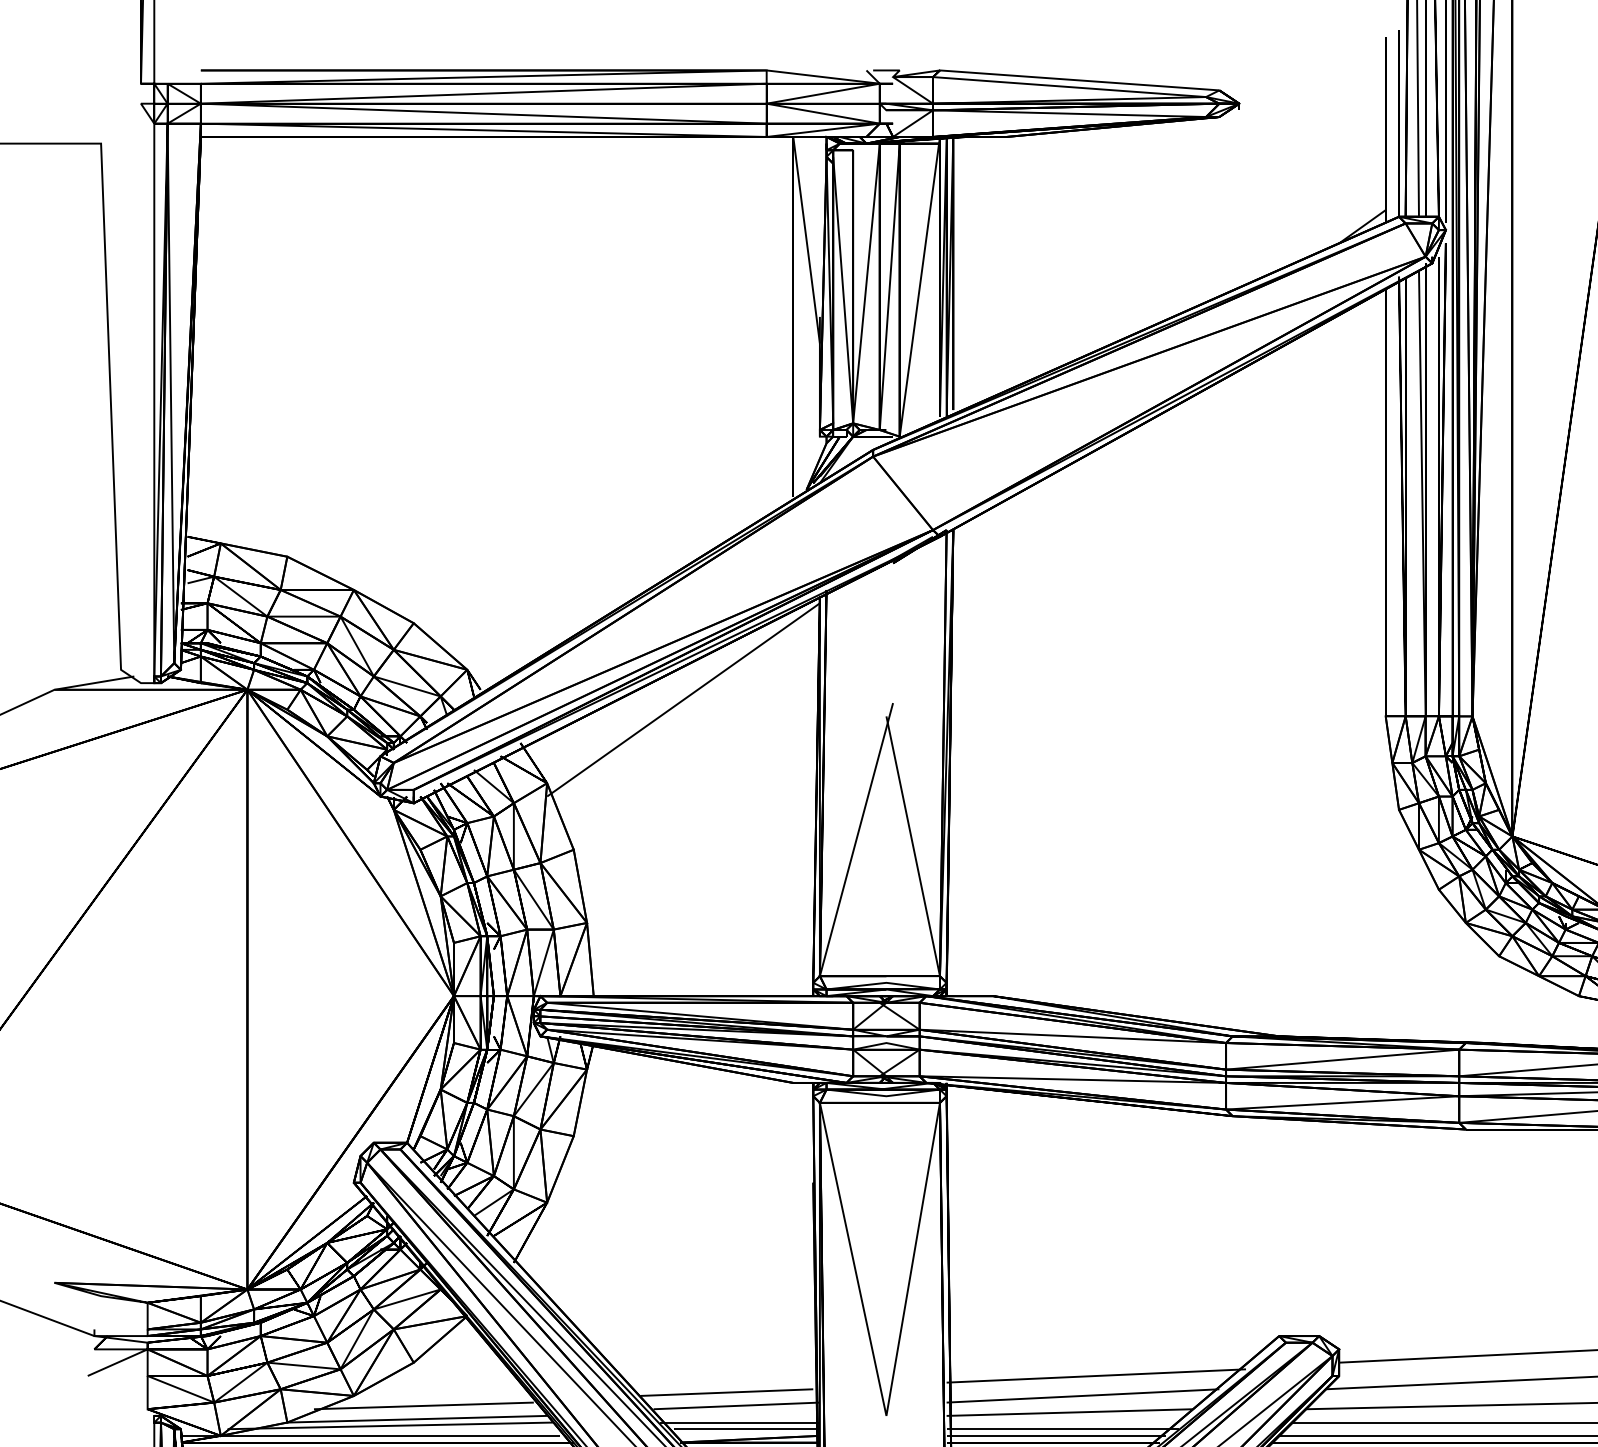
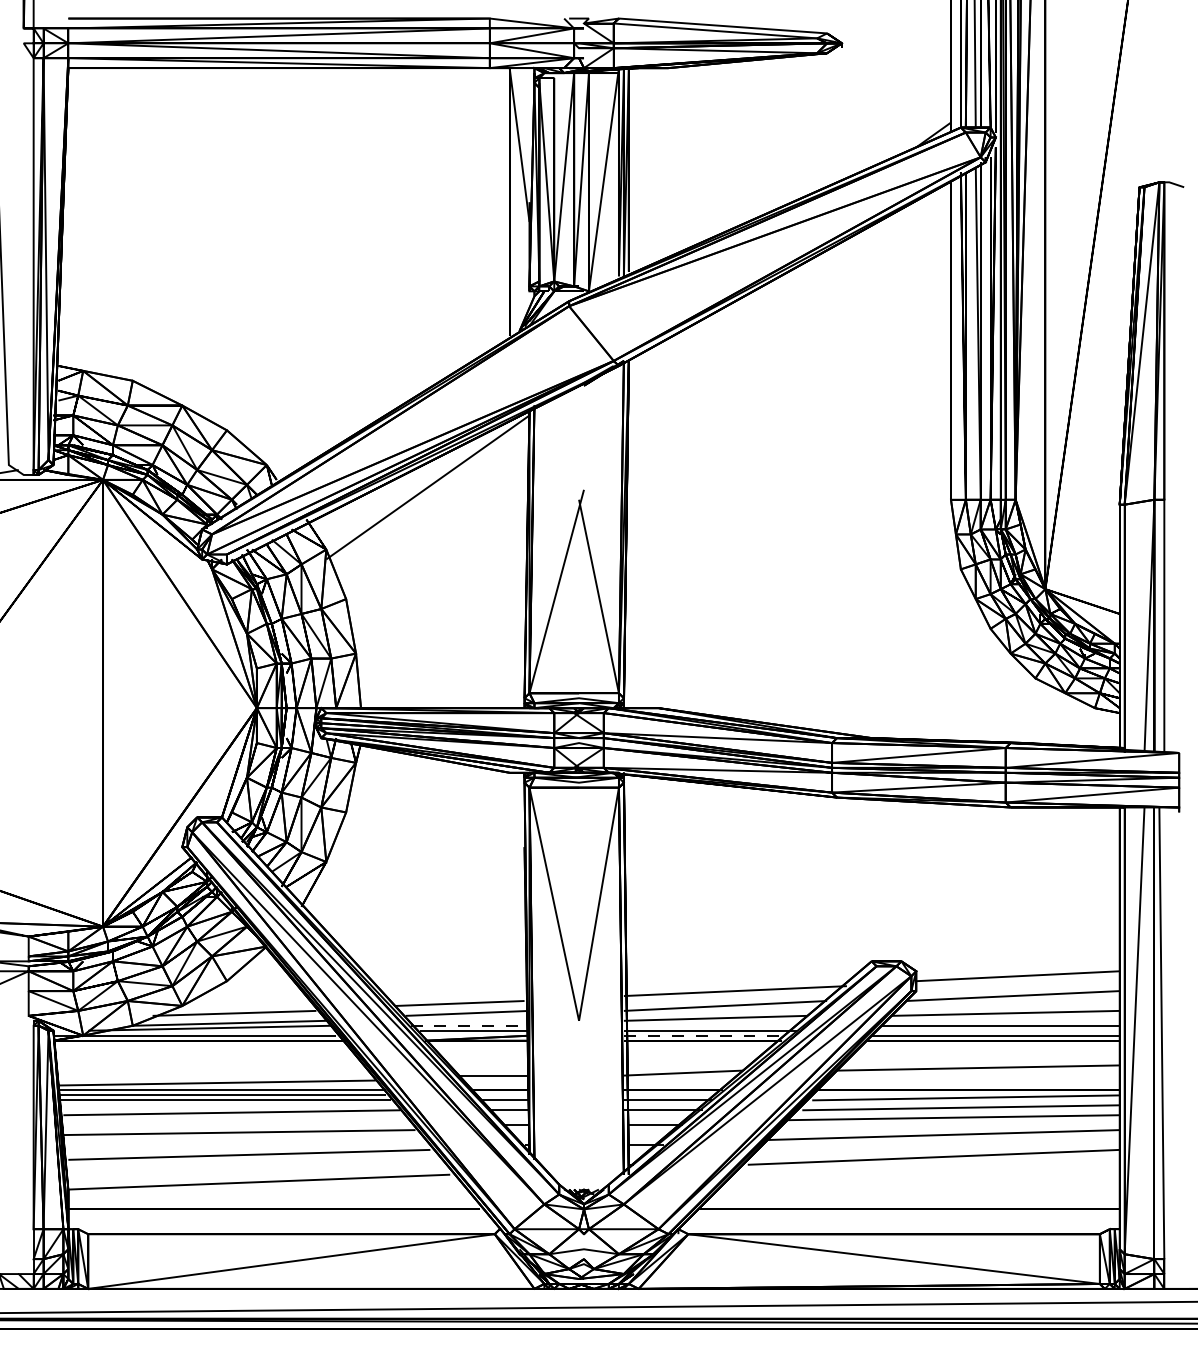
line: (740, 1422) -> (470, 1025), solid -> dashed
line: (1056, 1435) -> (705, 1035), solid -> dashed

